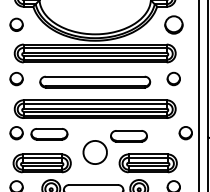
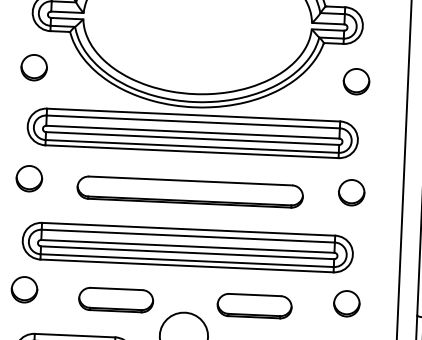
circle: (173, 24) -> (355, 80), size x0.71
circle: (185, 133) -> (346, 304), moved
part: (49, 134) -> (116, 300), moved

